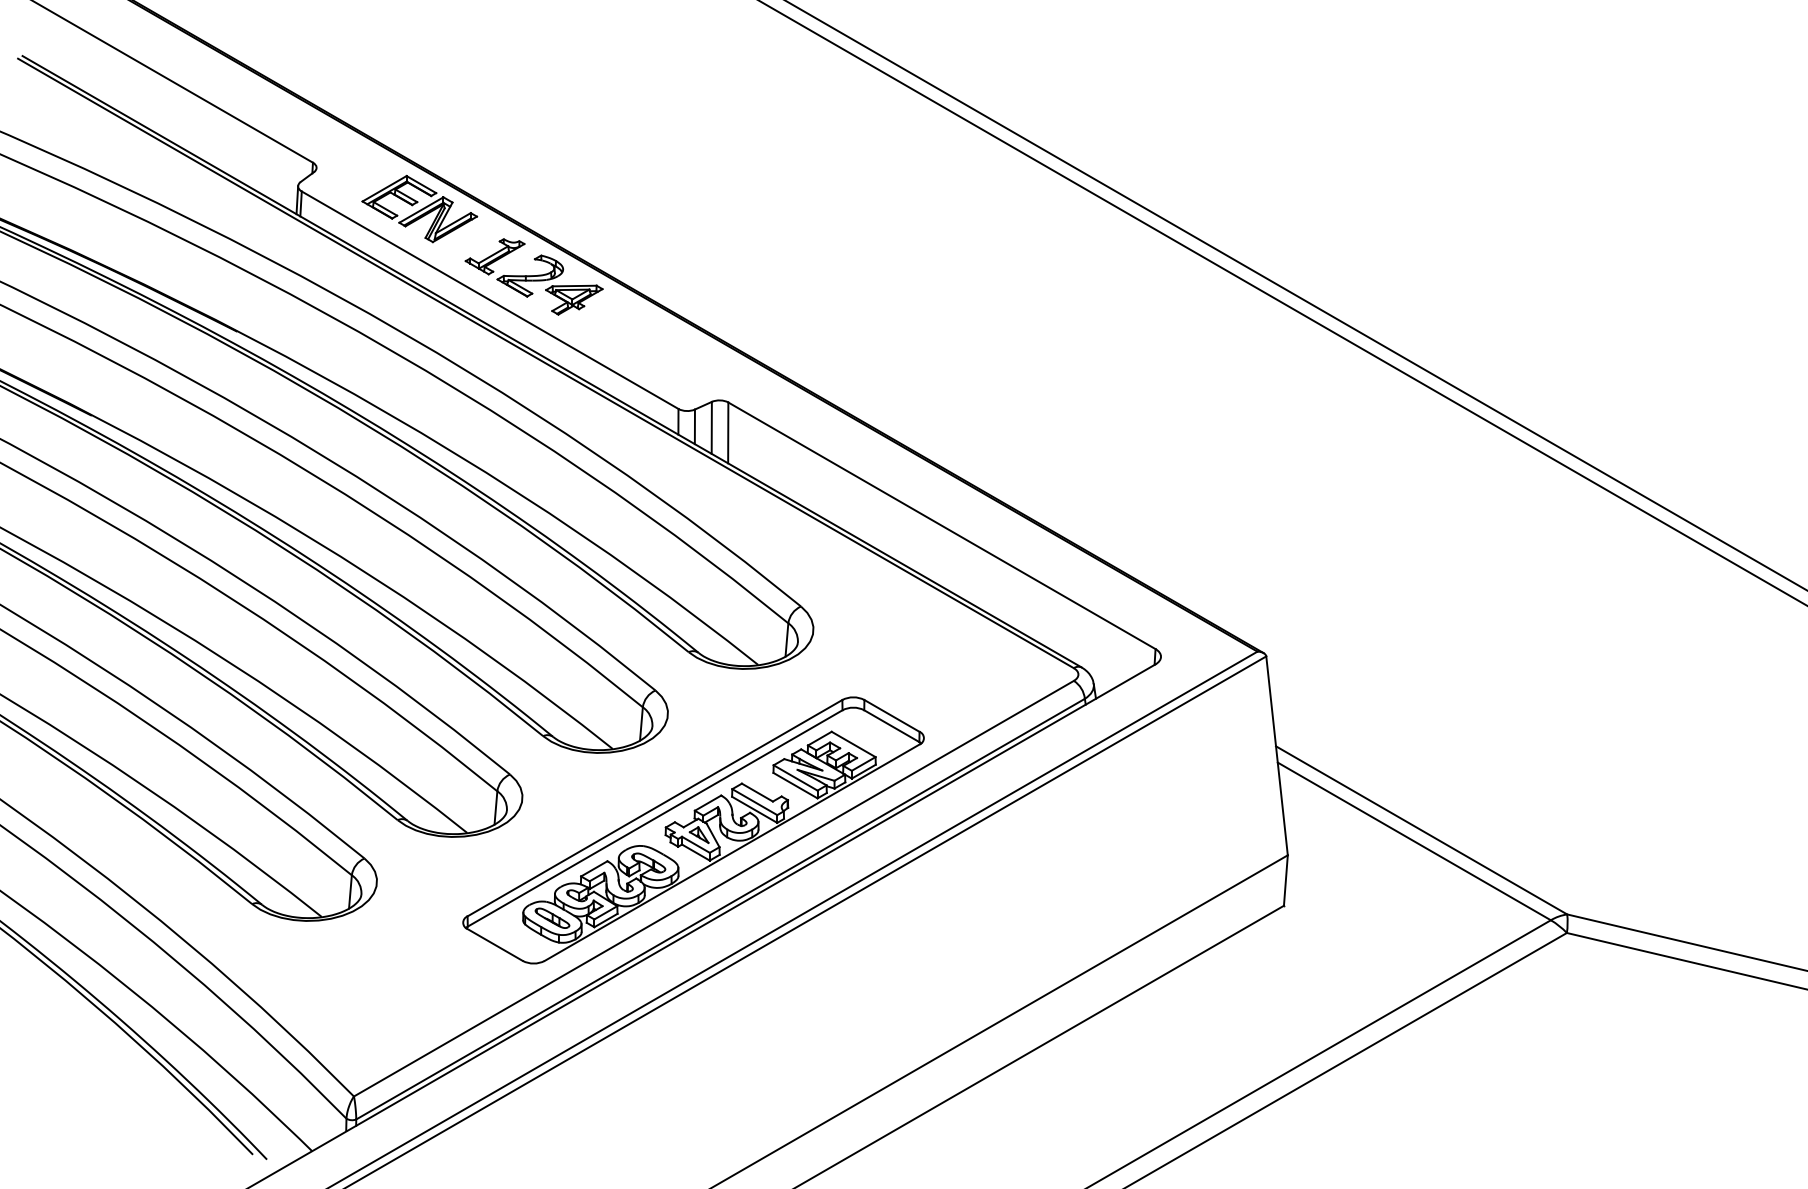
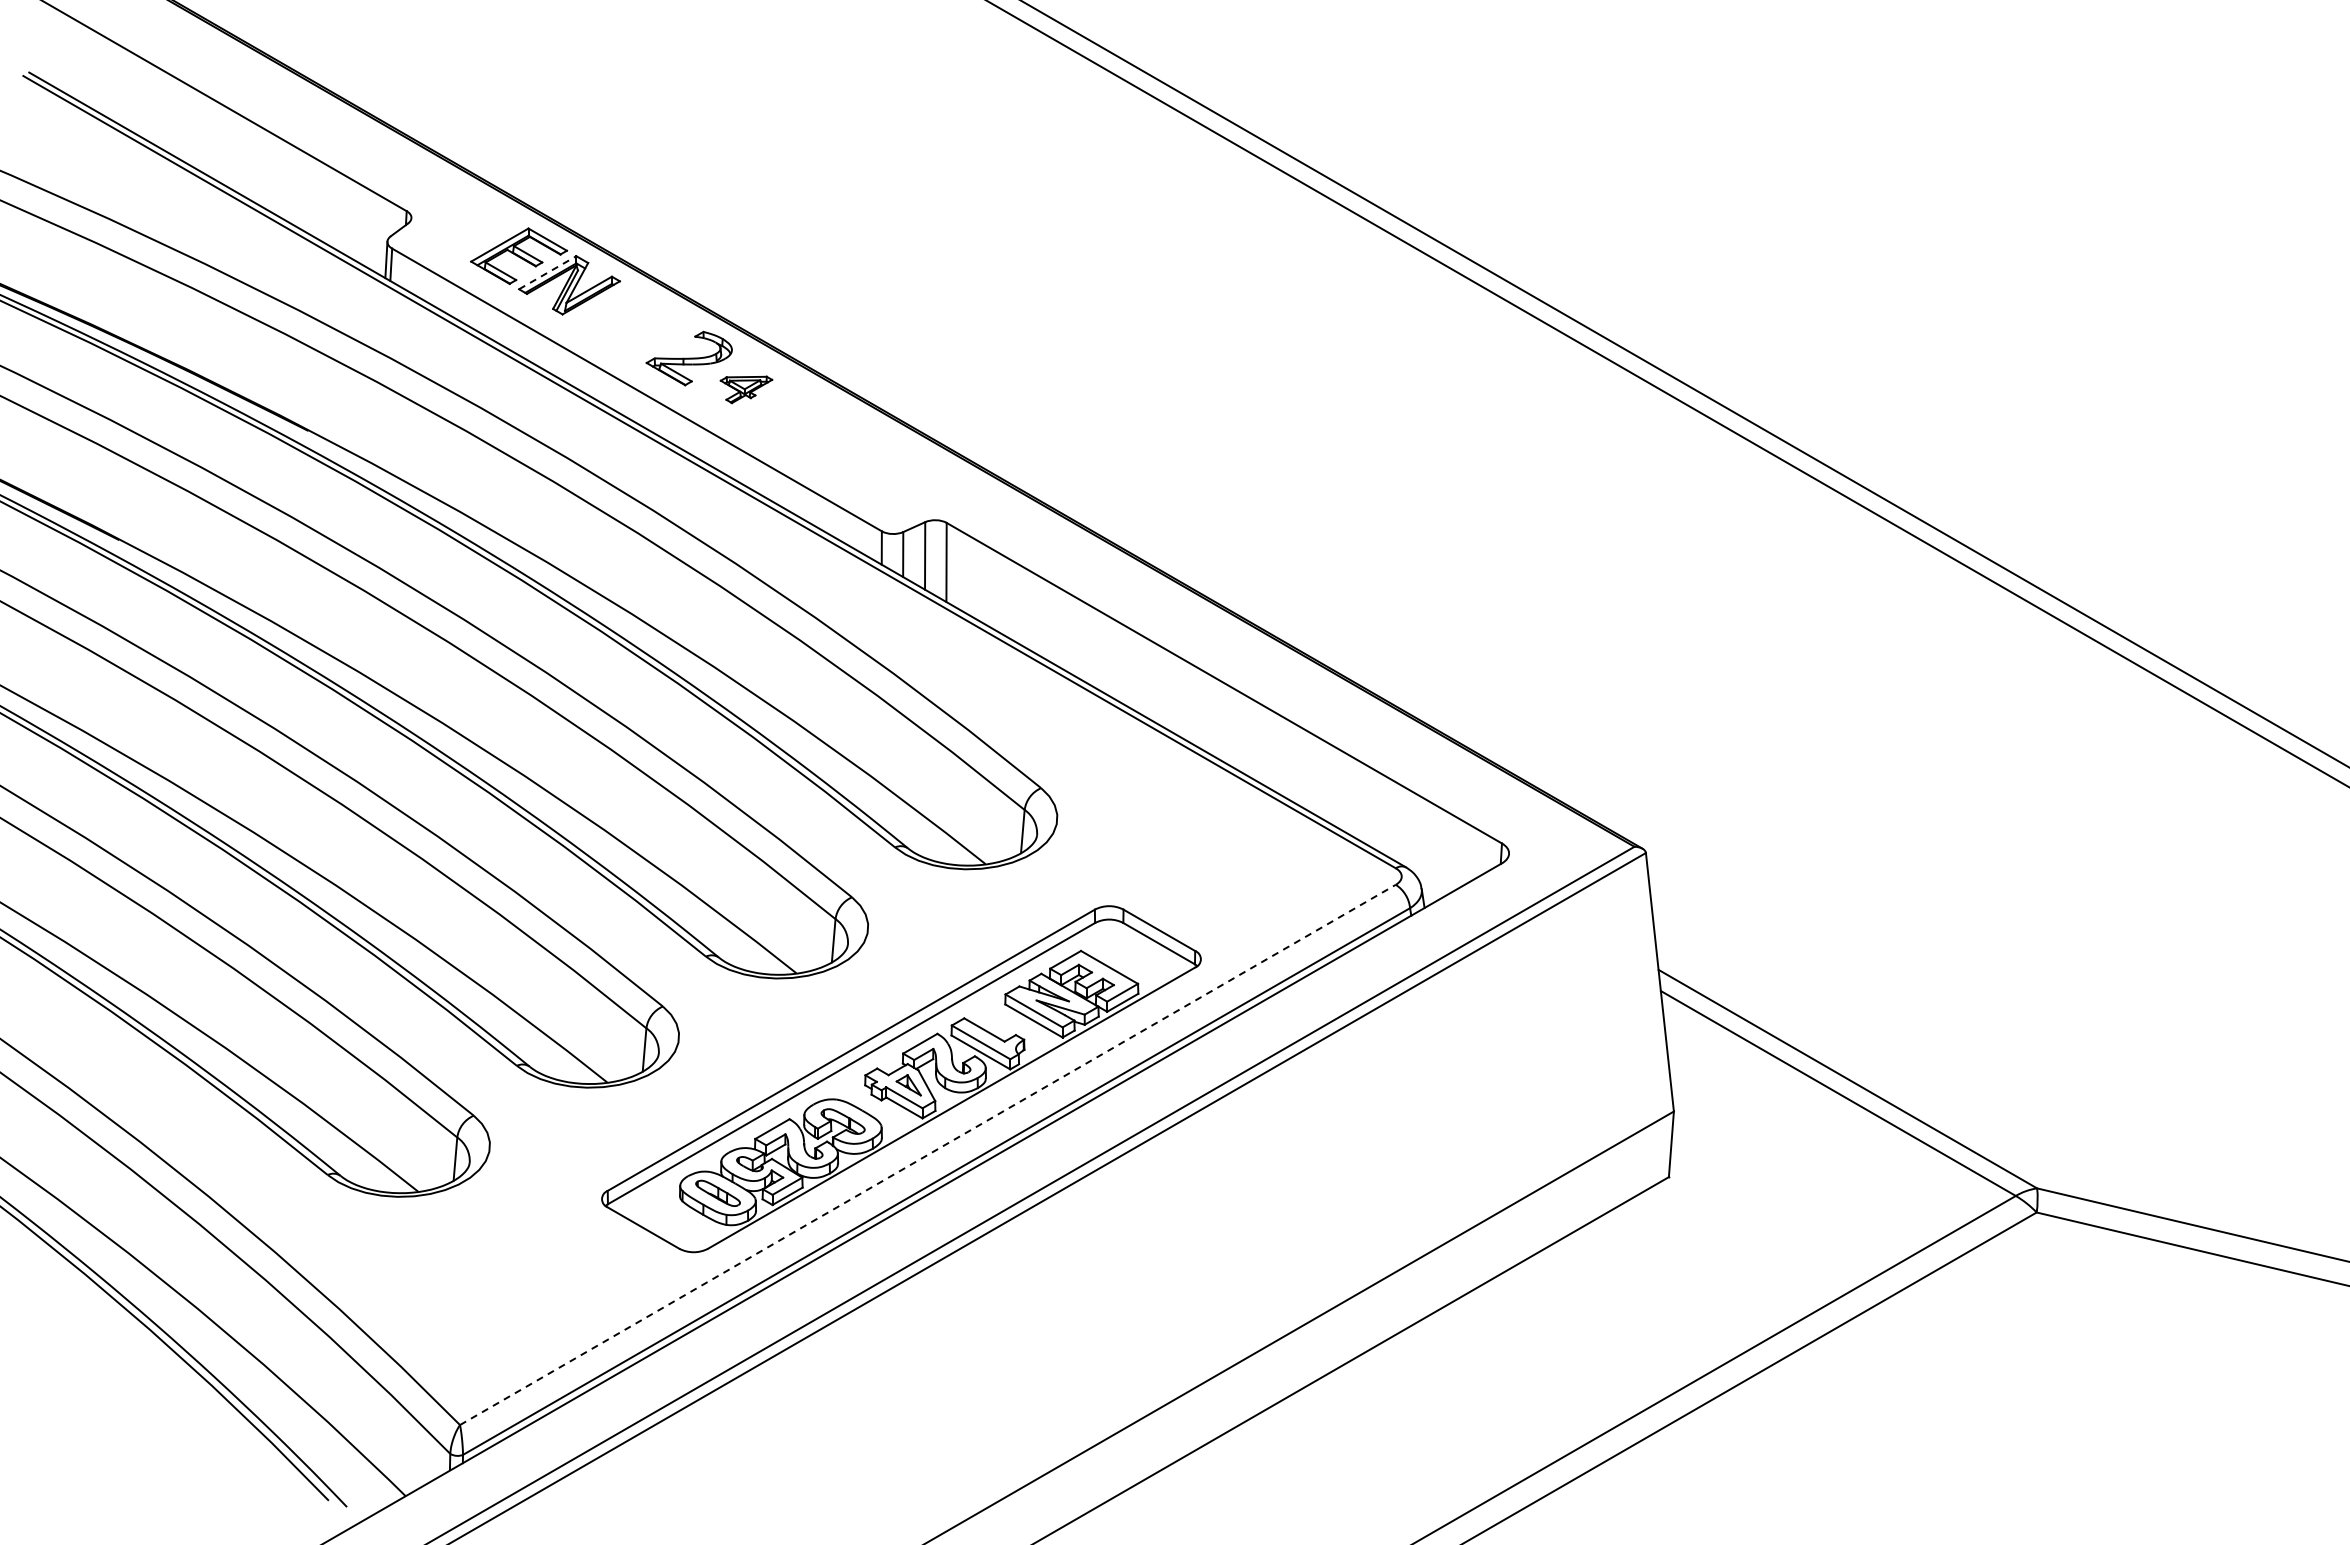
line: (422, 209) -> (548, 272), solid -> dashed
part: (495, 256) -> (643, 333), removed
part: (574, 299) -> (746, 389), size x0.7
line: (714, 888) -> (928, 1154), solid -> dashed

